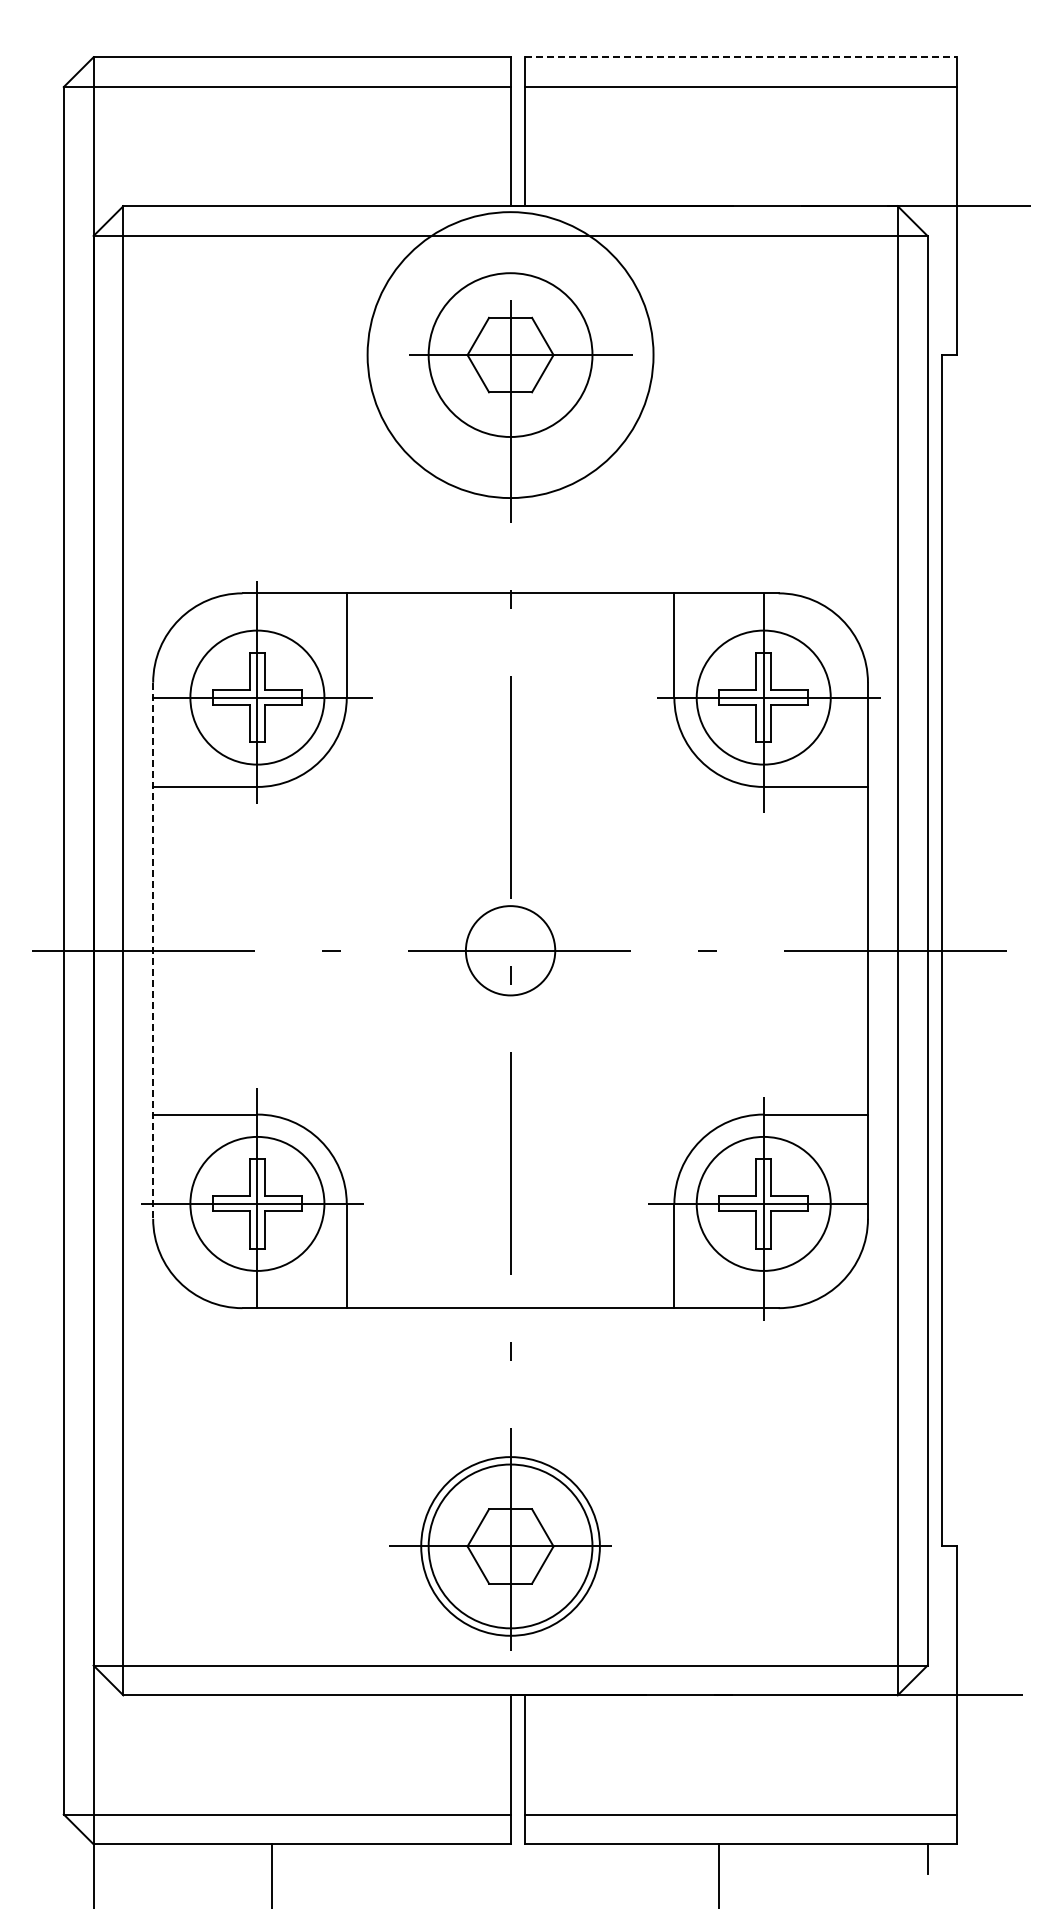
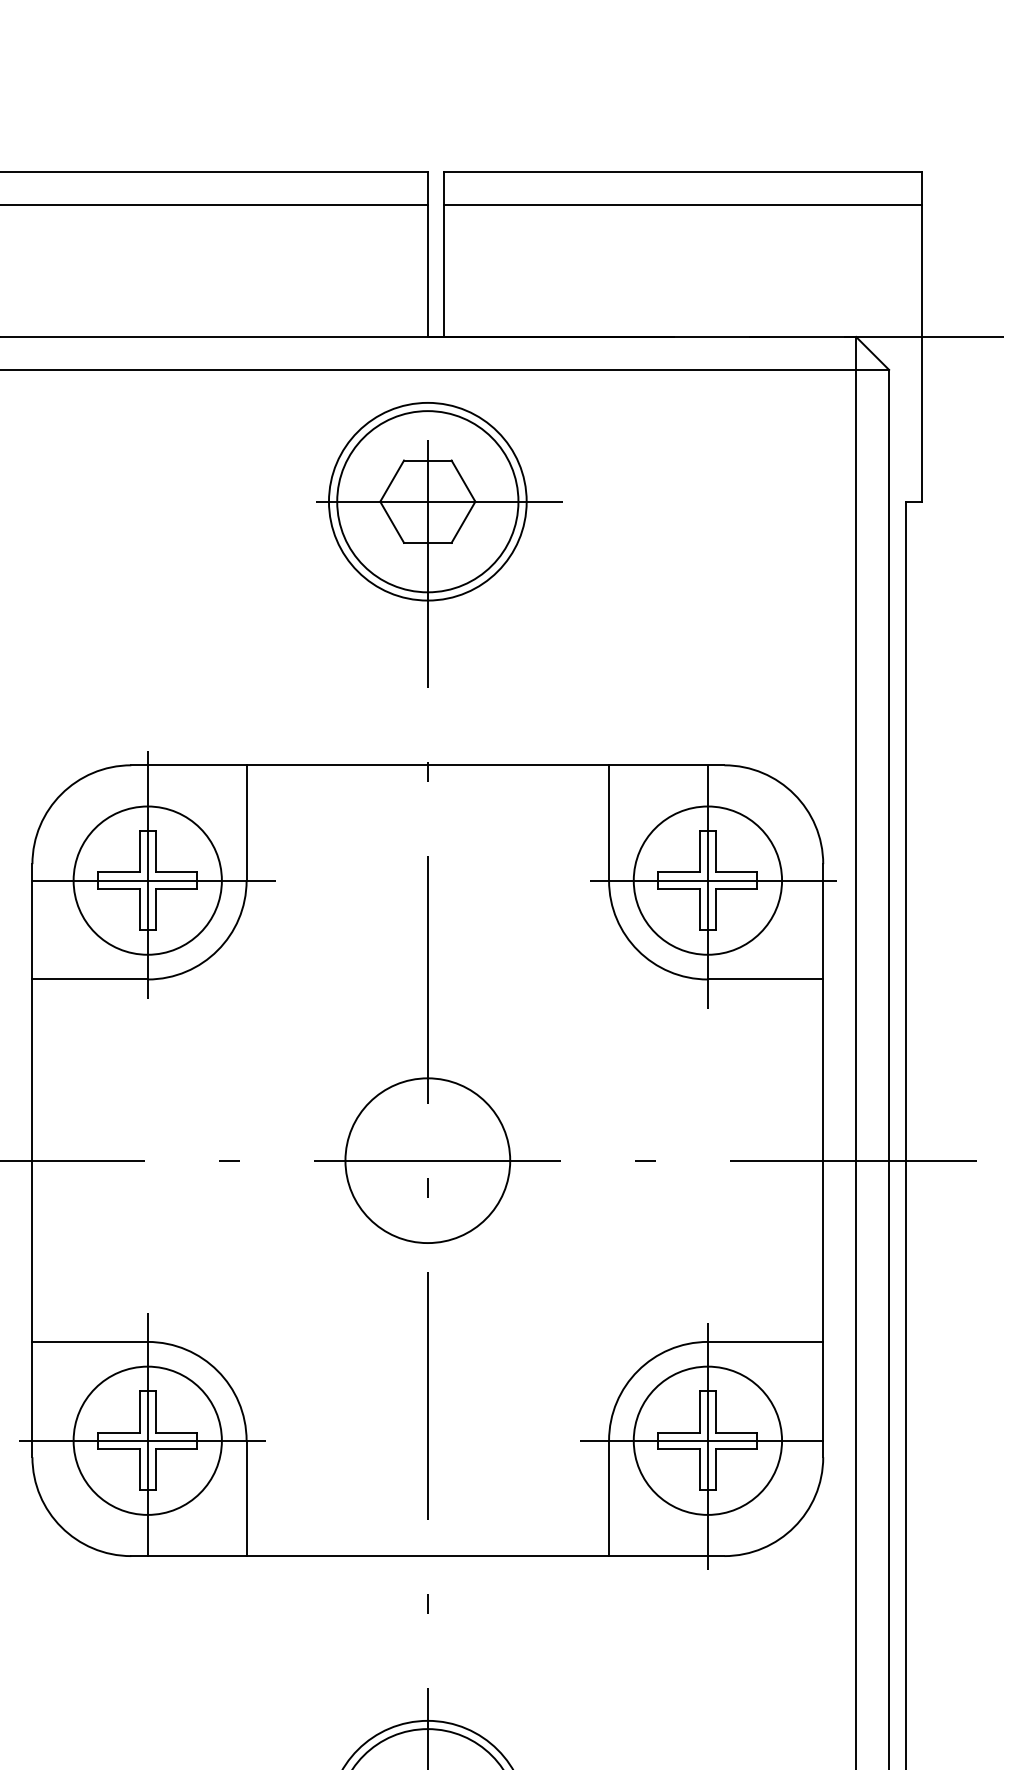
line: (741, 57) -> (683, 172), dashed -> solid
circle: (510, 354) -> (427, 501), size x0.62
circle: (510, 950) -> (427, 1160), size x1.67
line: (153, 951) -> (32, 1161), dashed -> solid

